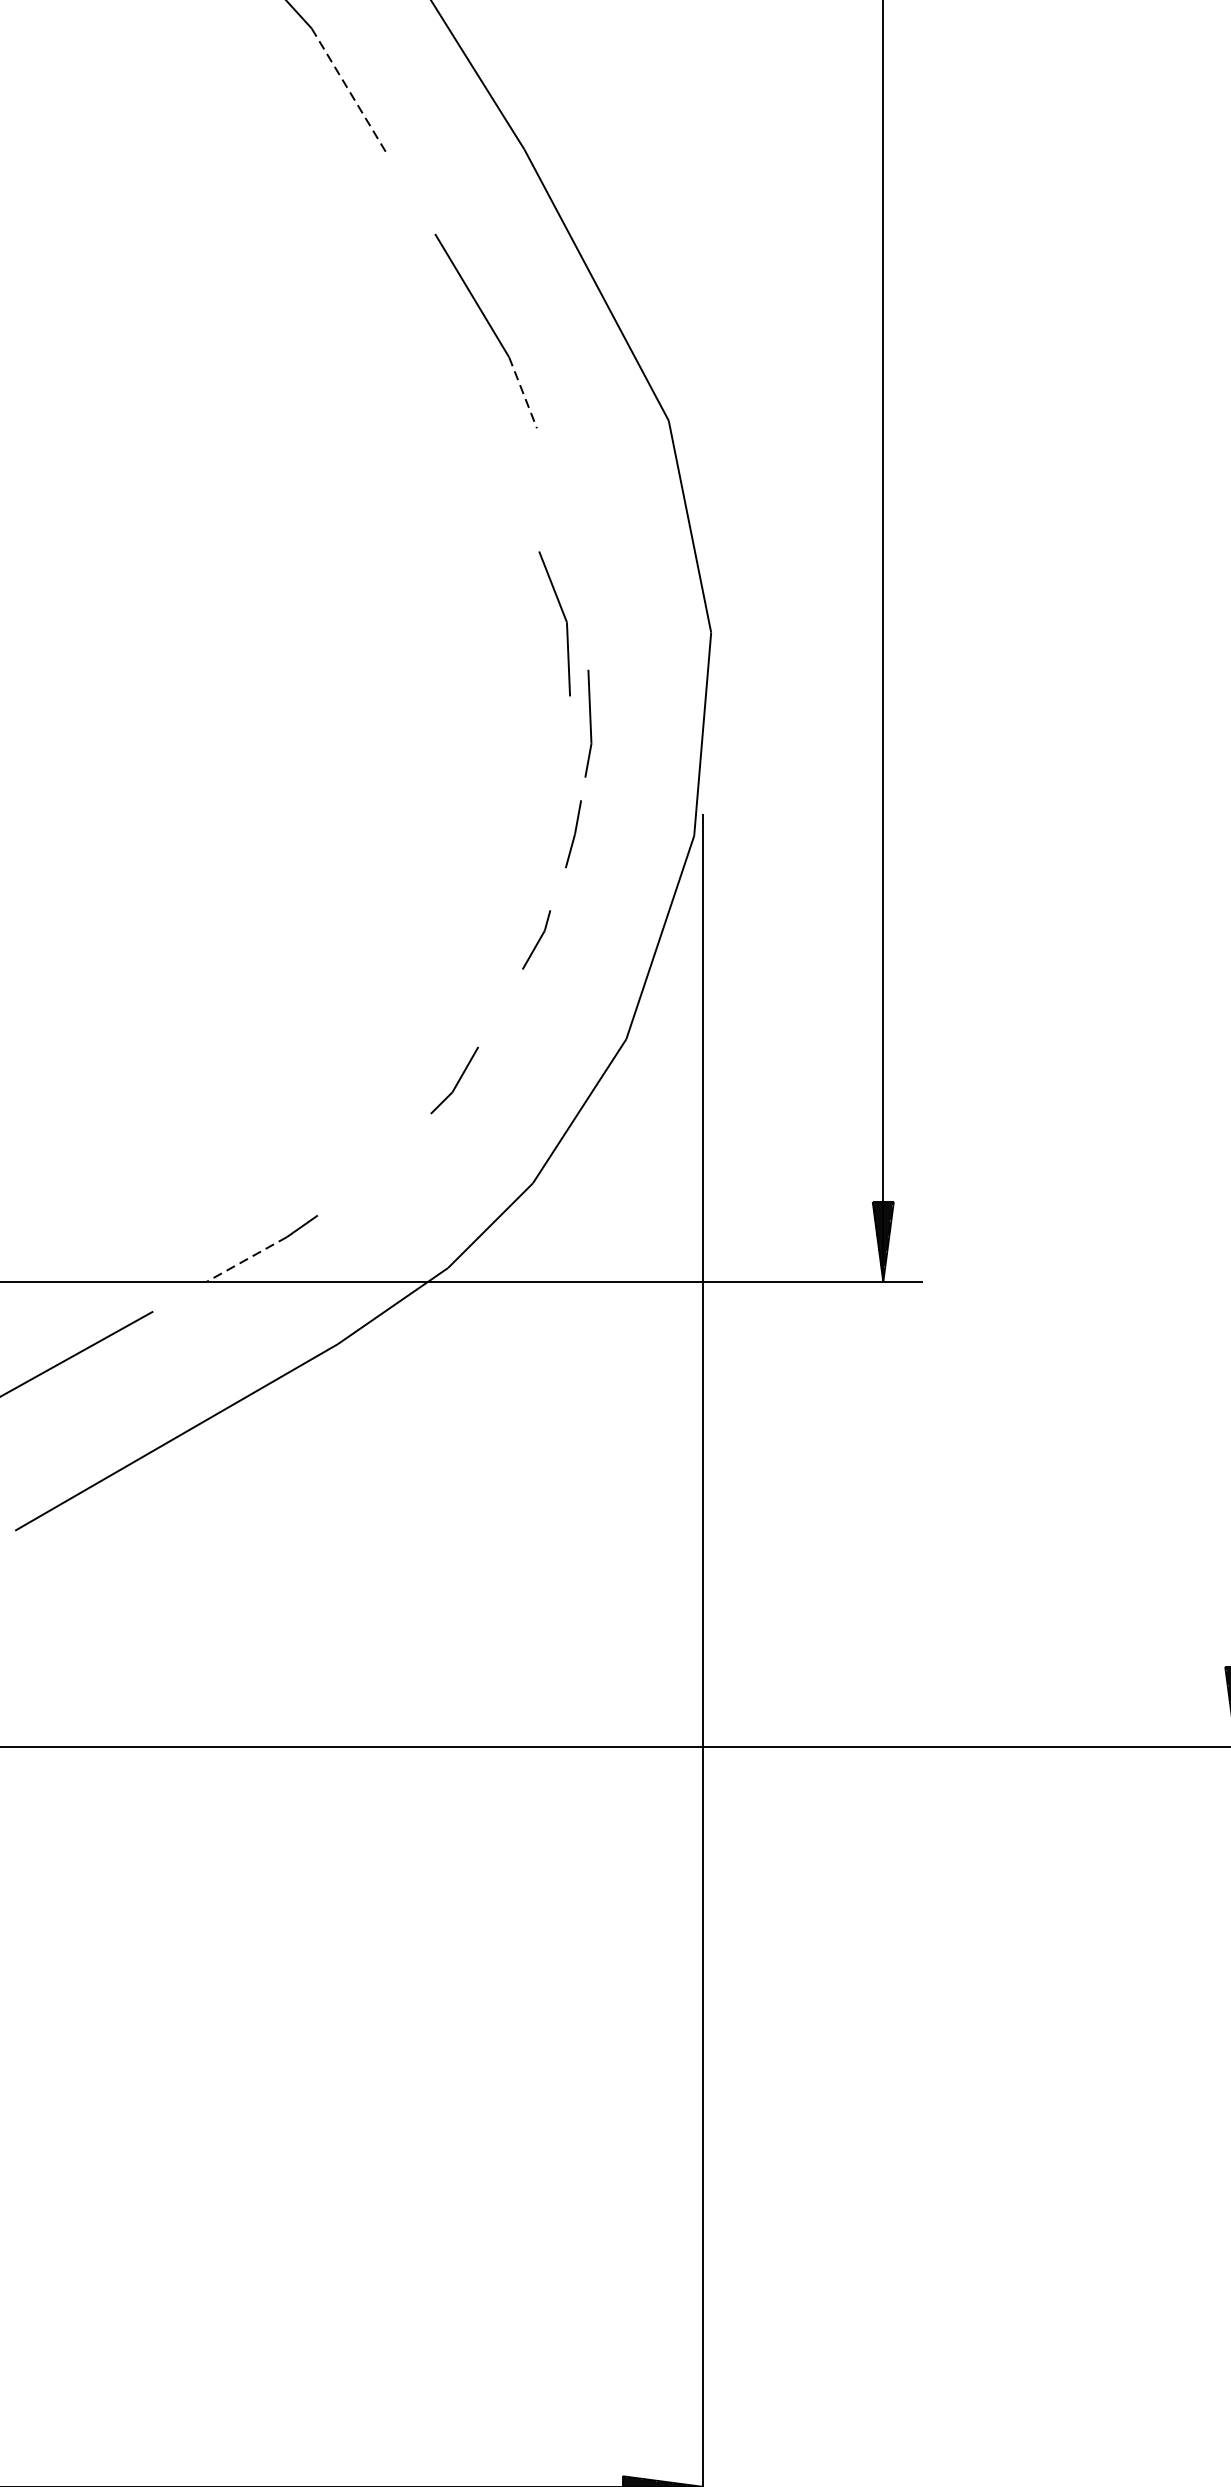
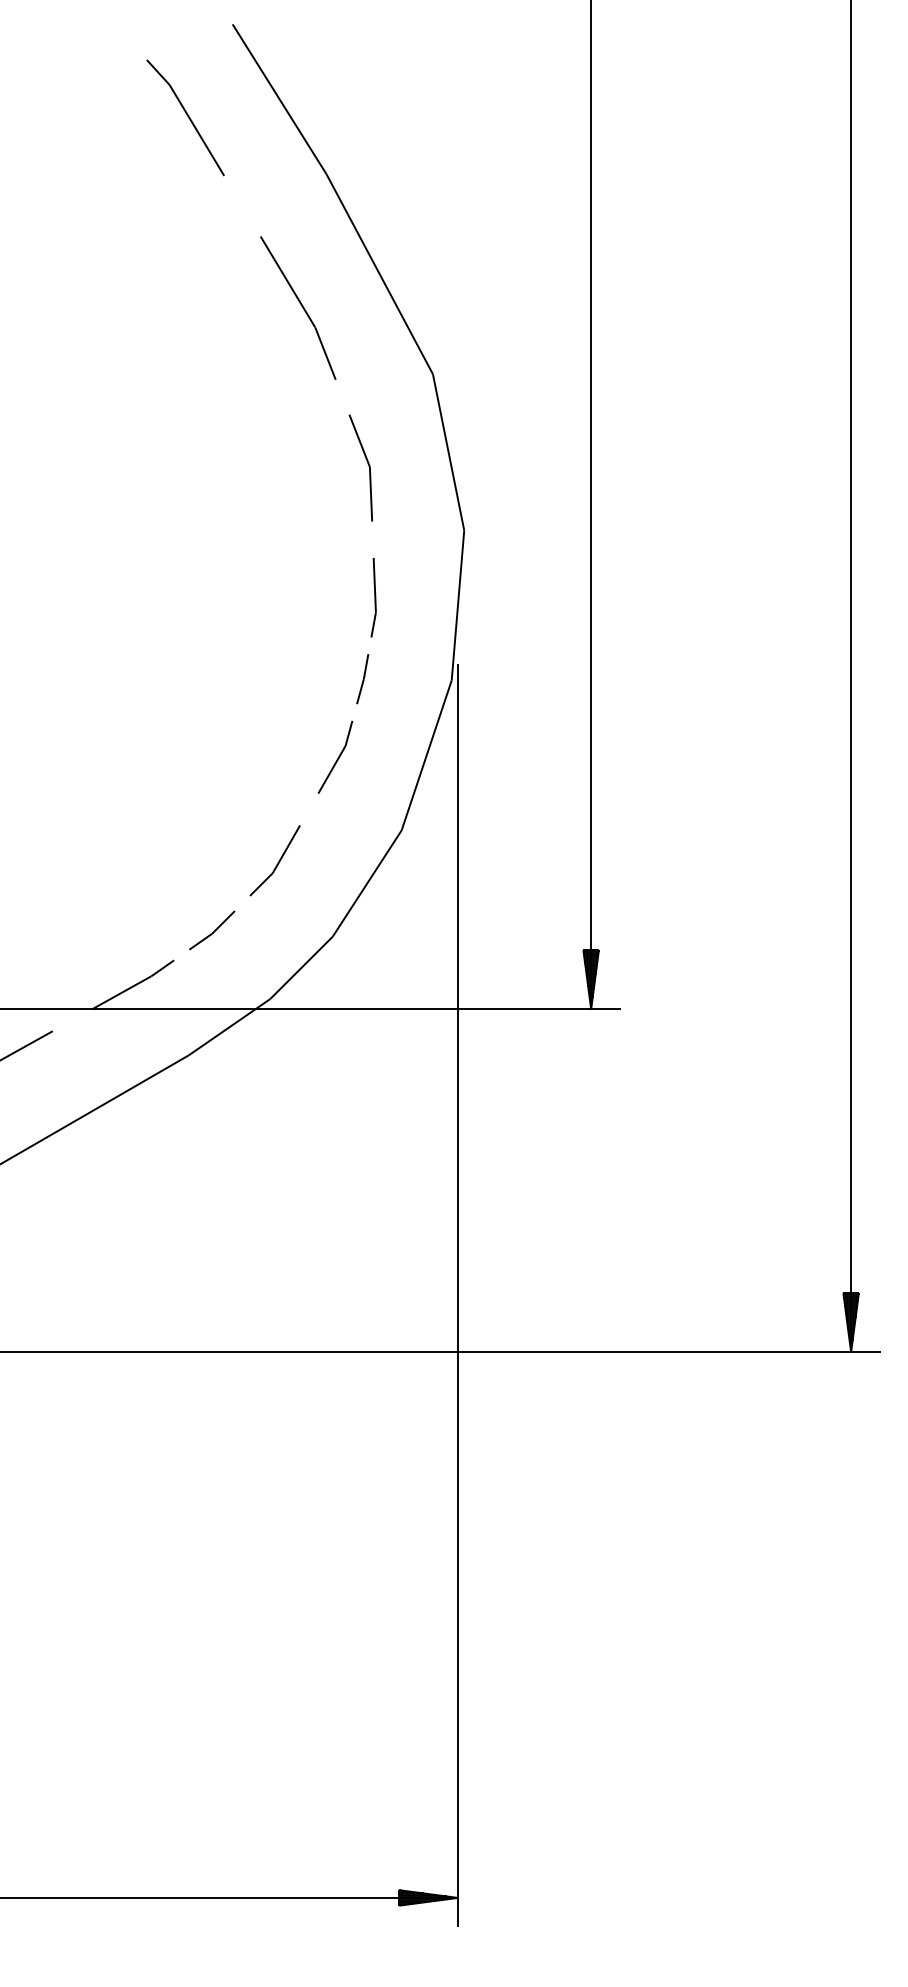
line: (349, 90) -> (197, 130), dashed -> solid
line: (523, 393) -> (325, 354), dashed -> solid
part: (563, 619) -> (367, 464), moved
part: (536, 939) -> (335, 756), size x1.67
part: (453, 1080) -> (274, 860), size x1.43
part: (369, 1174) -> (212, 930), added
line: (246, 1259) -> (121, 992), dashed -> solid

